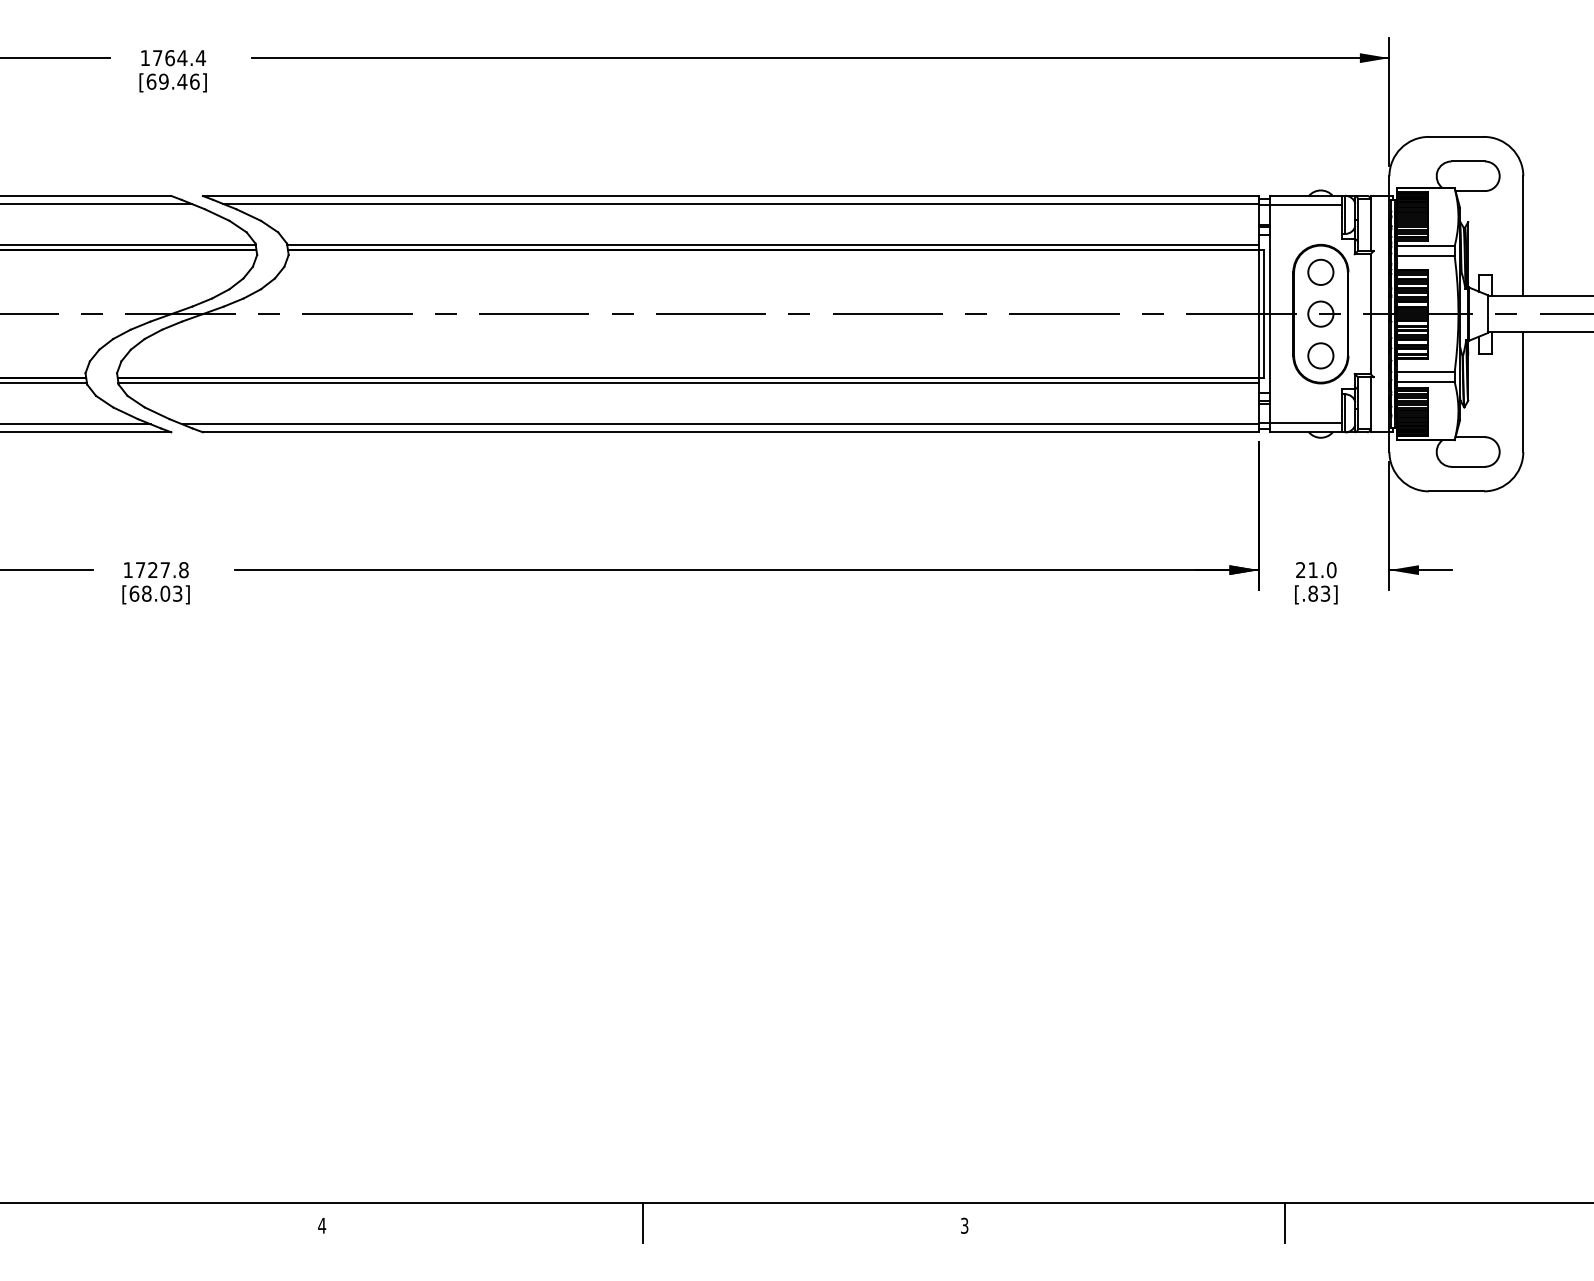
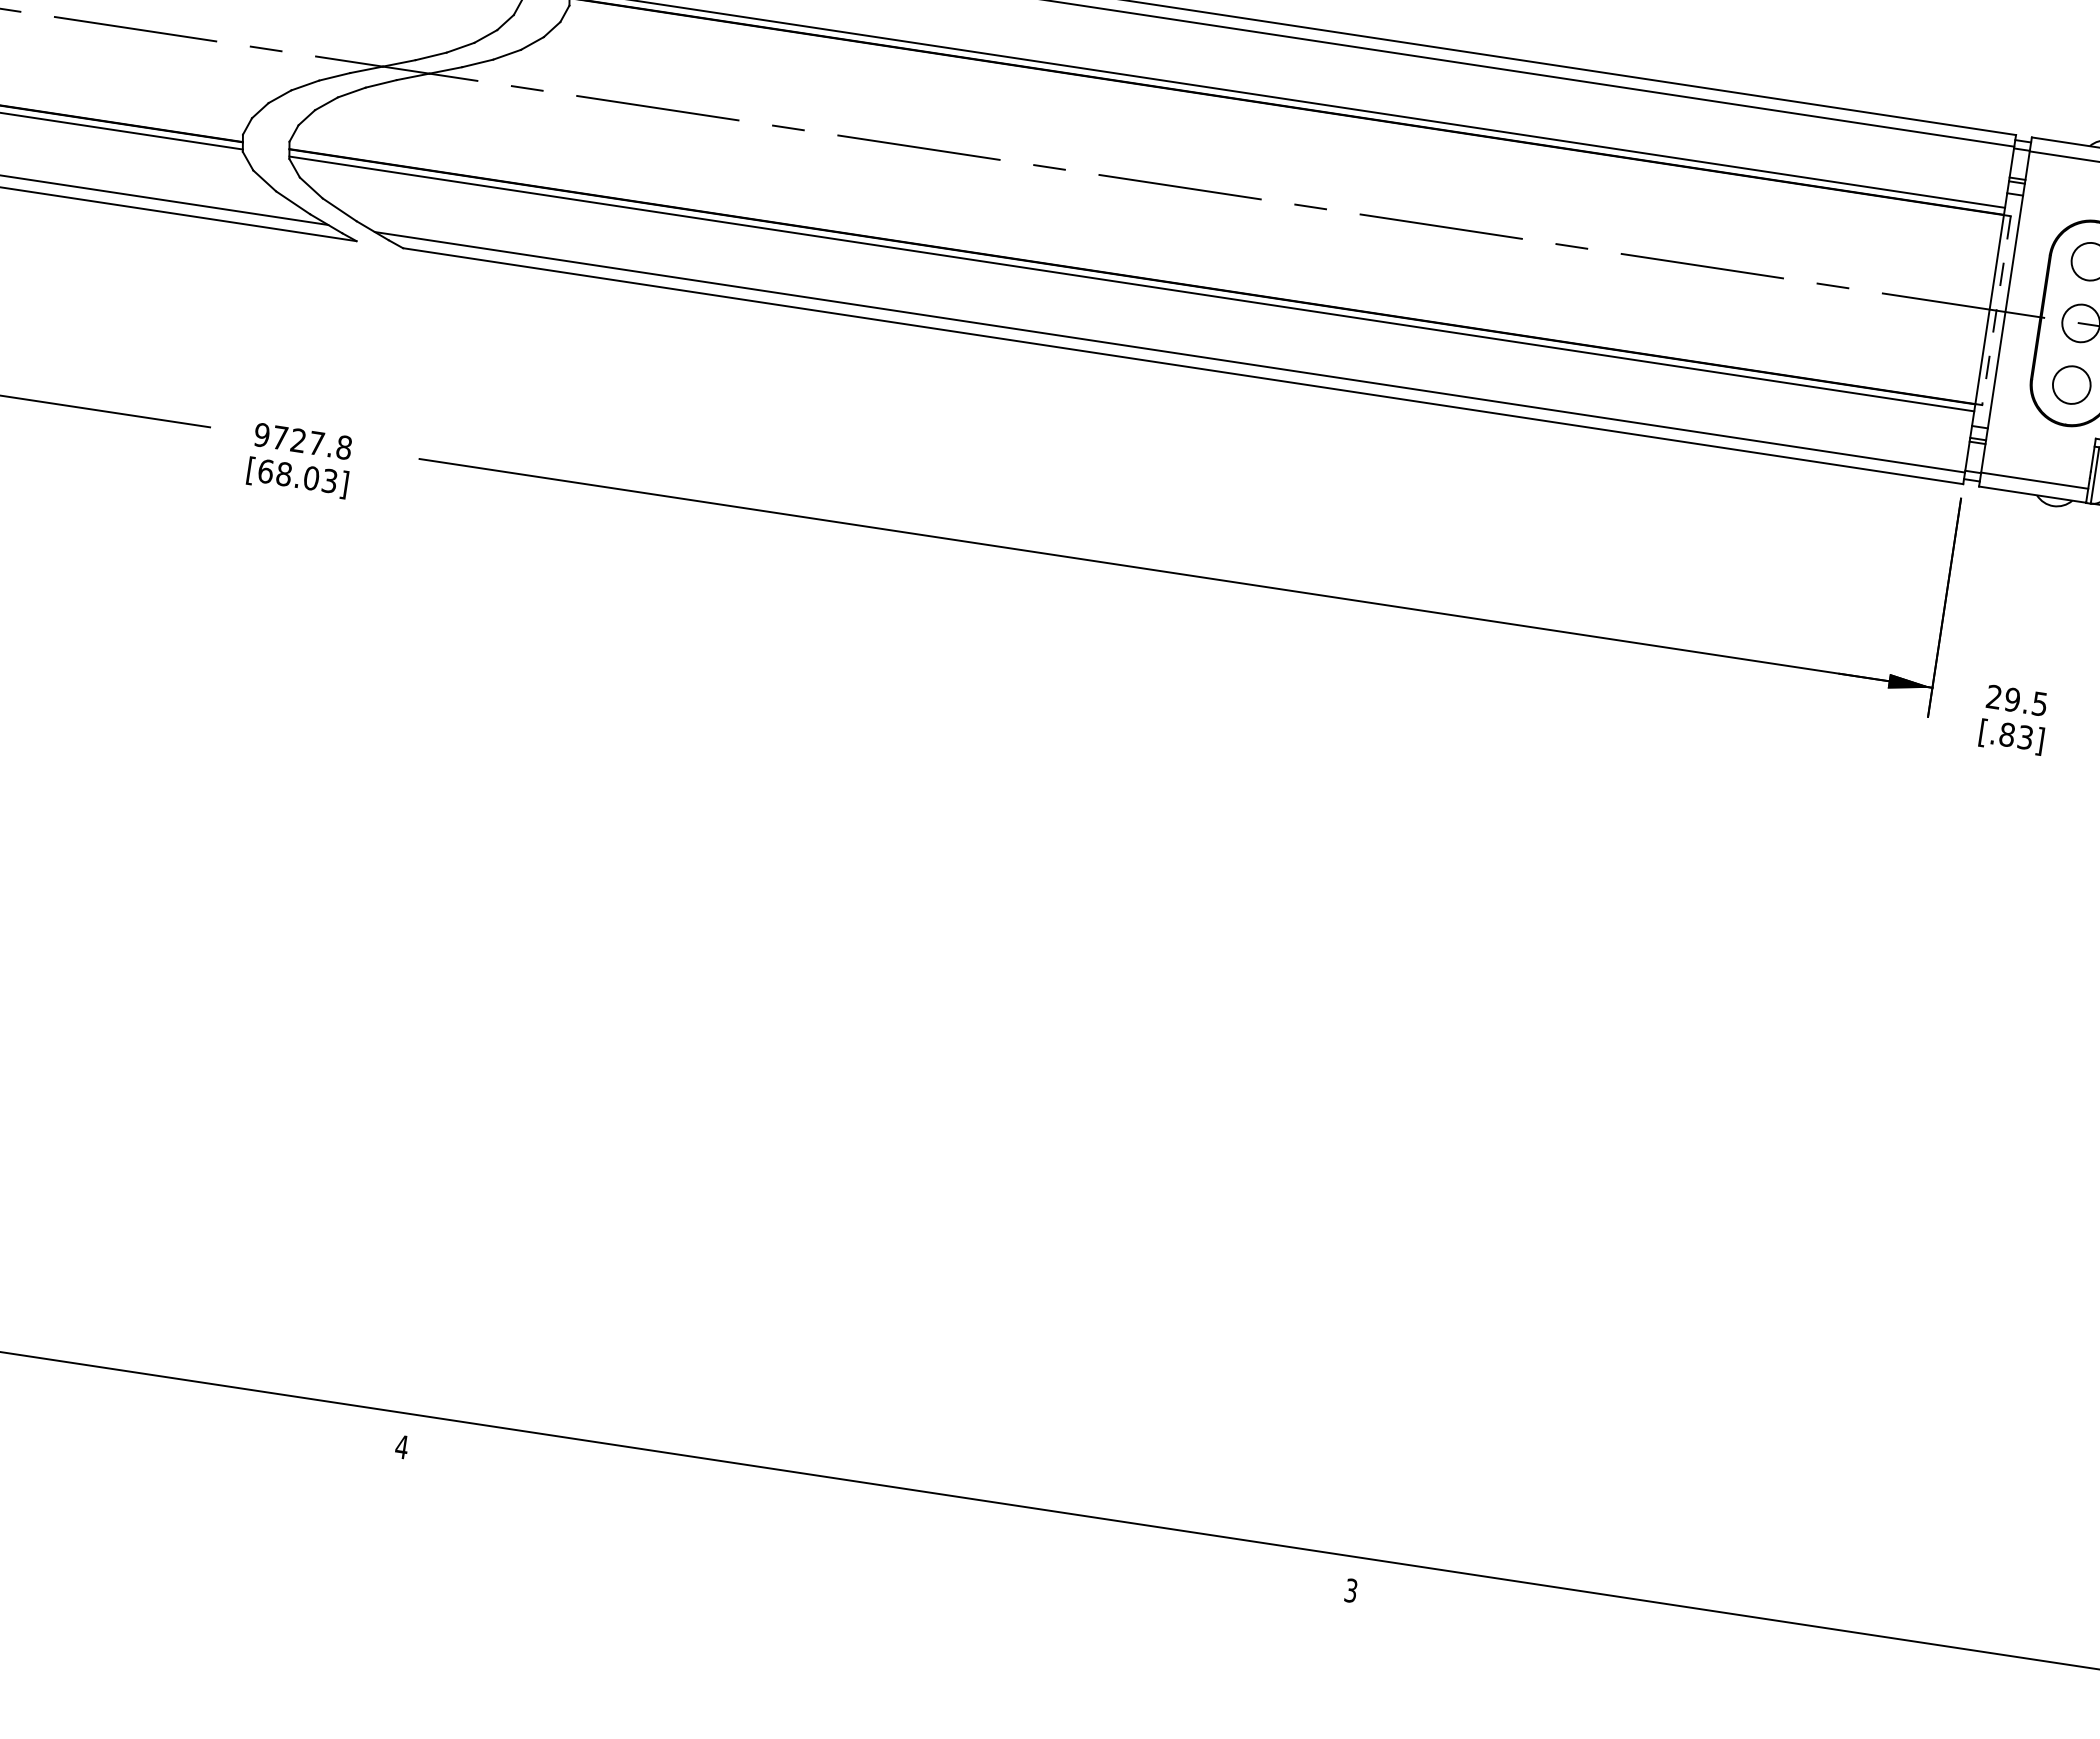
line: (1263, 314) -> (1996, 311), solid -> dashed
text: (128, 570) -> (262, 435), 1727.8 -> 9727.8
text: (1322, 570) -> (2026, 702), 21.0 -> 29.5
line: (642, 1222) -> (875, 1513), removed
line: (1284, 1222) -> (1824, 1657), removed

